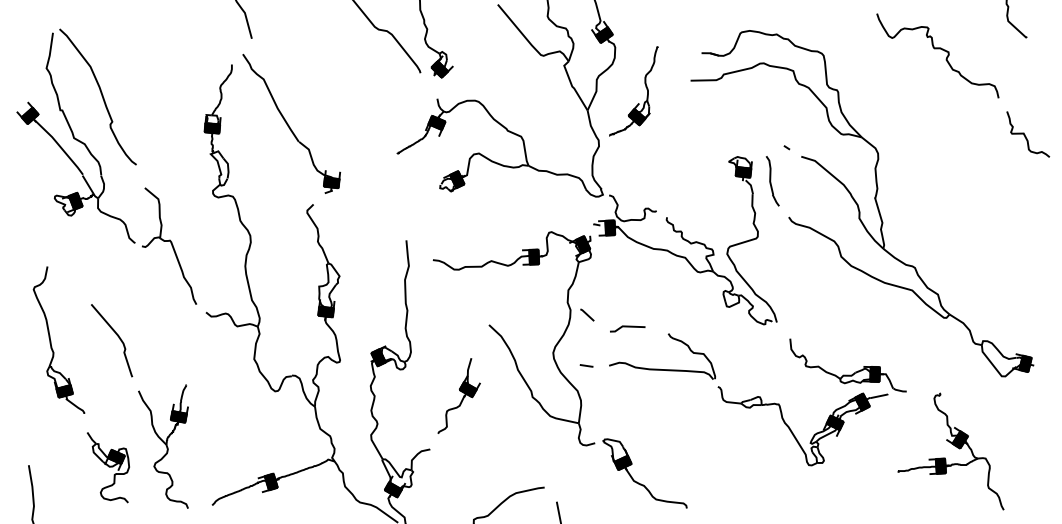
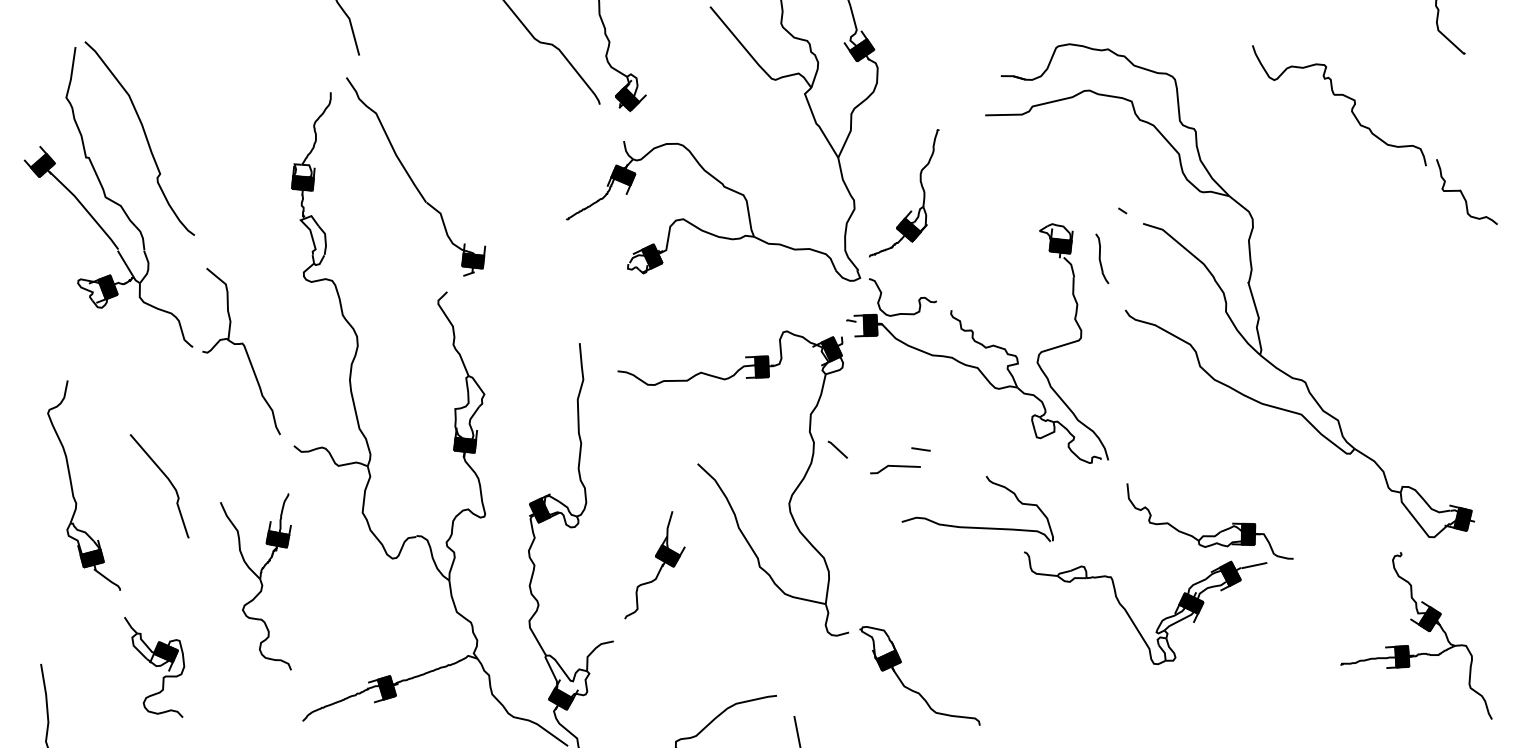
curve: (937, 49) -> (1338, 96), moved
part: (645, 87) -> (920, 187), moved
part: (772, 181) -> (1102, 259), size x0.7
line: (586, 365) -> (920, 448), moved
part: (659, 368) -> (973, 525), moved
part: (163, 446) -> (256, 581), moved
part: (954, 446) -> (1421, 628), moved

